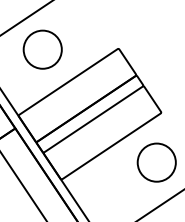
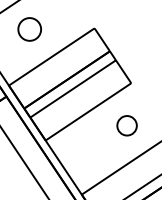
circle: (42, 49) -> (29, 29), size x0.7
circle: (156, 162) -> (126, 125), size x0.6

